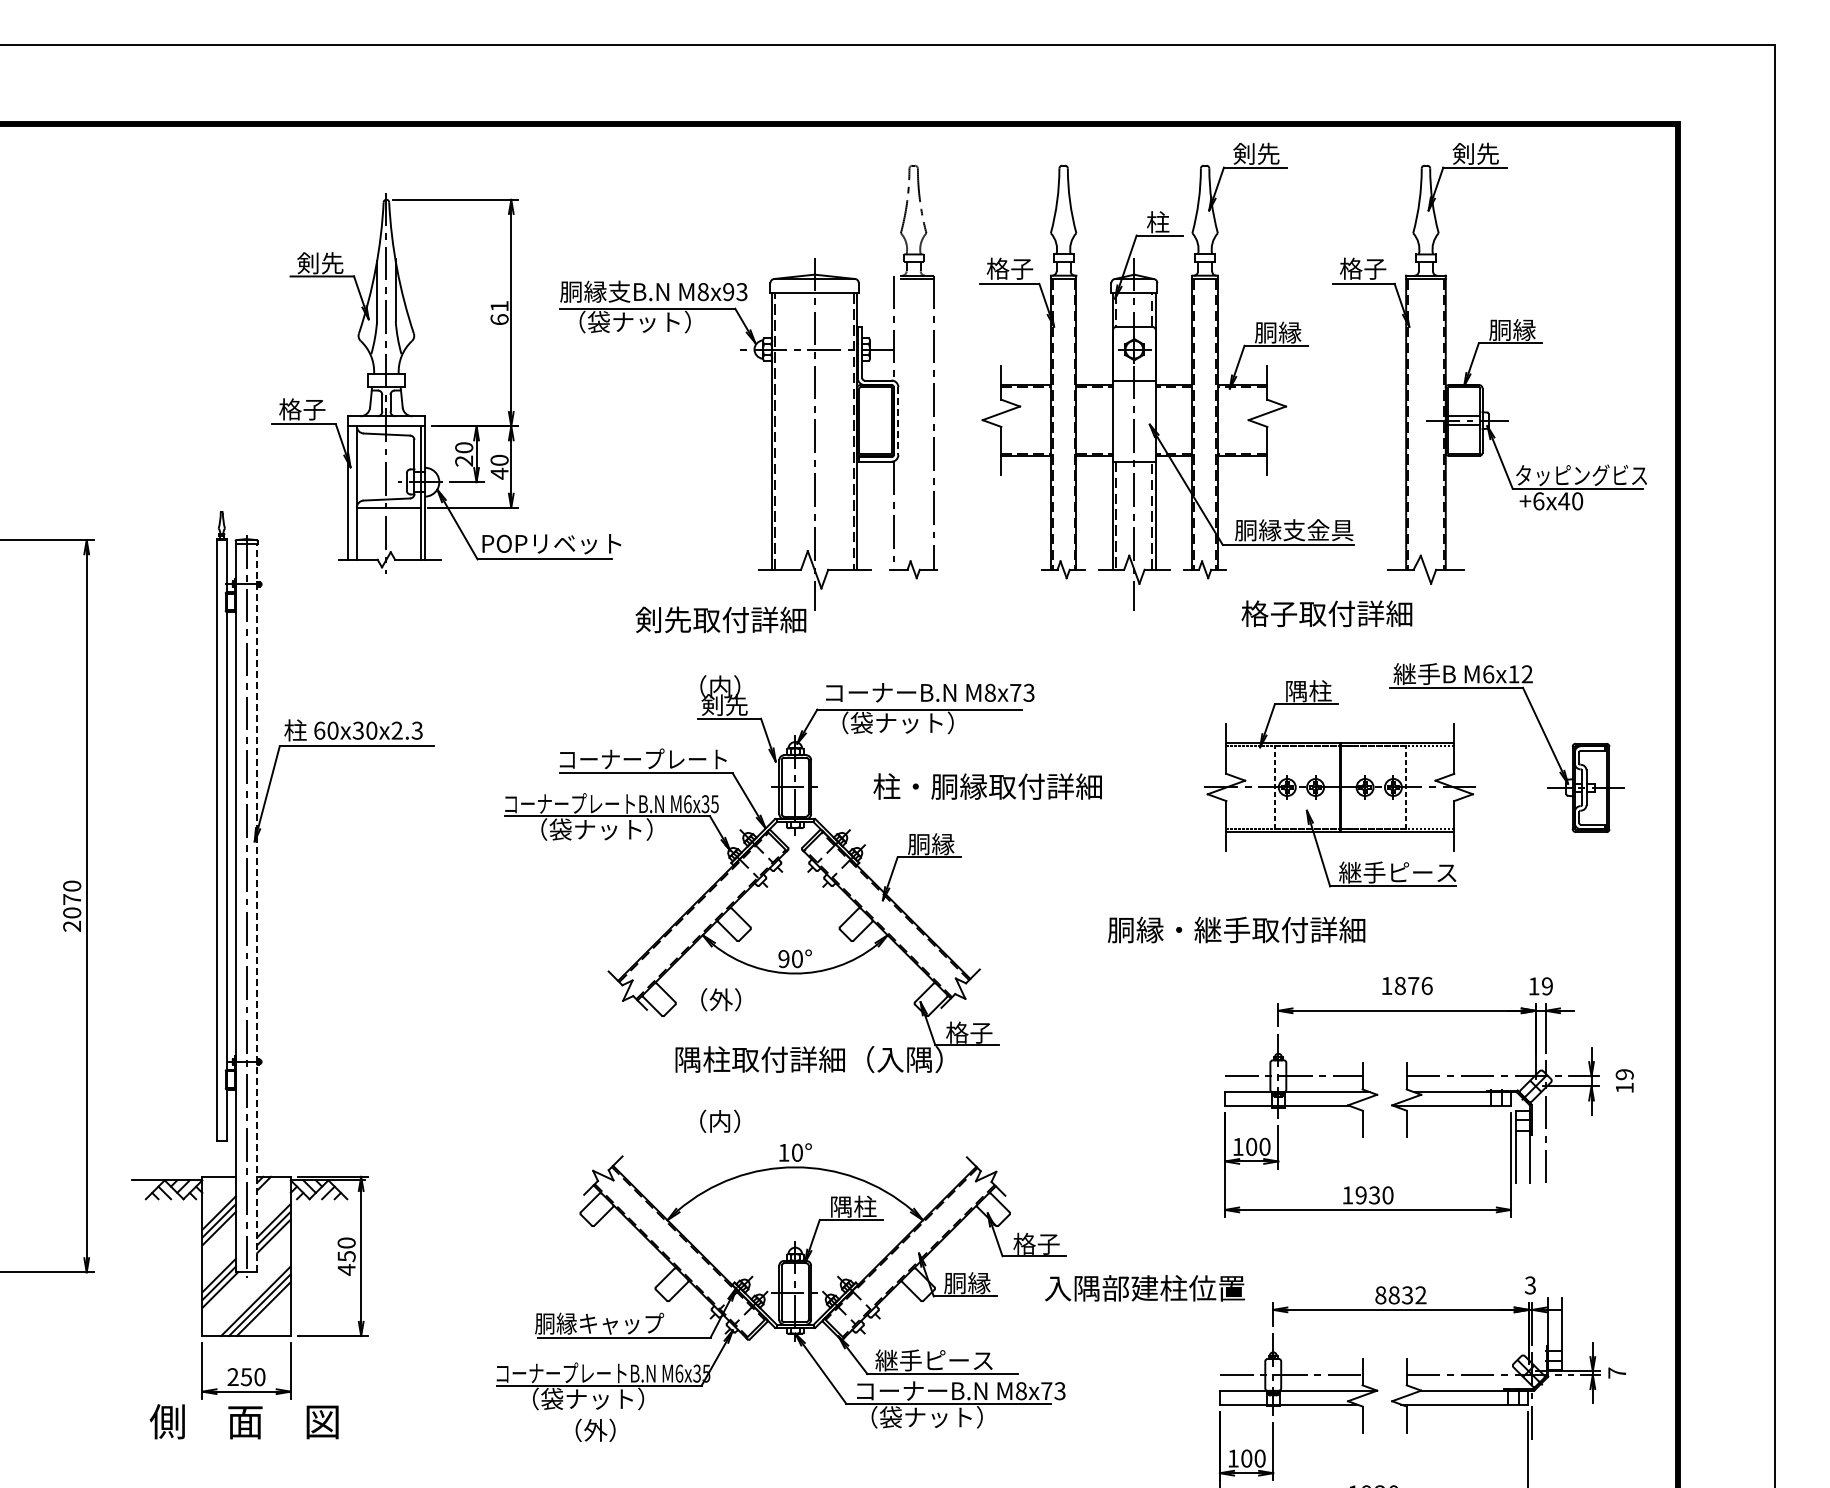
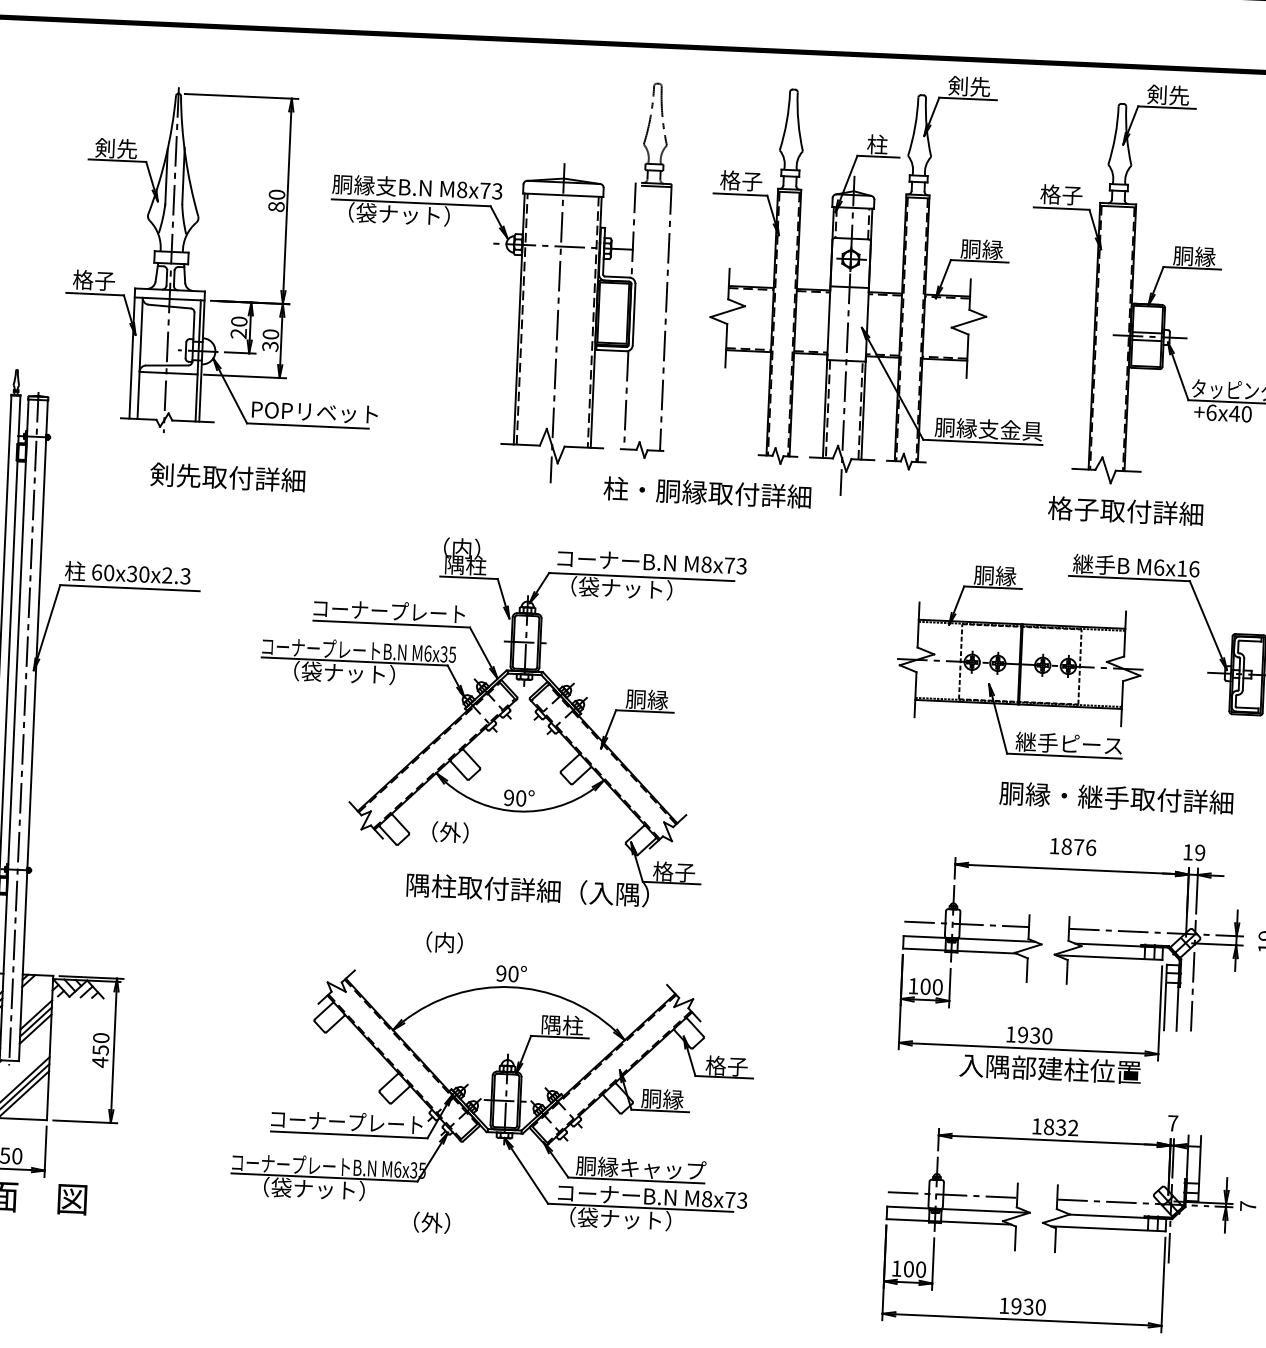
text: (728, 292) -> (485, 191), M8x93 -> M8x73
text: (499, 312) -> (276, 200), 61 -> 80
line: (898, 421) -> (634, 315), dashed -> solid
text: (499, 473) -> (270, 346), 40 -> 30
text: (1326, 613) -> (1125, 510), moved
text: (720, 619) -> (227, 477), moved
text: (1527, 674) -> (1194, 569), M6x12 -> M6x16
text: (1308, 691) -> (995, 576), 隅柱 -> 胴縁
text: (724, 705) -> (465, 565), 剣先 -> 隅柱
part: (987, 786) -> (707, 492), moved
line: (257, 907) -> (33, 730), dashed -> solid
text: (1236, 929) -> (1116, 797), moved
text: (783, 1152) -> (500, 973), 10° -> 90°
text: (1530, 1285) -> (1173, 1123), 3 -> 7
text: (1144, 1288) -> (1050, 1069), moved
text: (1380, 1295) -> (1036, 1126), 8832 -> 1832
text: (619, 1323) -> (345, 1121), 胴縁キャップ -> コーナープレート
text: (946, 1360) -> (640, 1168), 継手ピース -> 胴縁キャップ
text: (595, 1429) -> (431, 1221), moved

